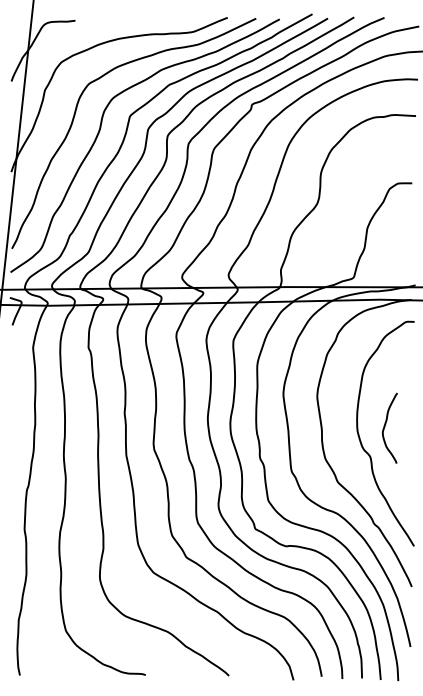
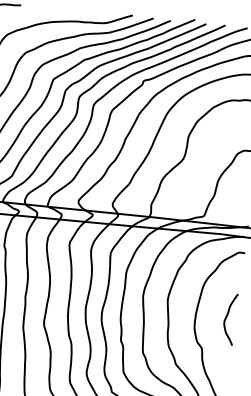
curve: (385, 427) -> (226, 318), moved

